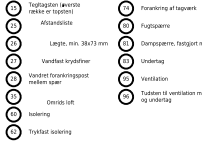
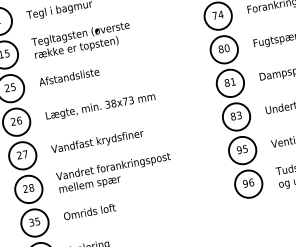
text: (56, 22) -> (69, 76), moved
text: (78, 43) -> (99, 106), moved
text: (65, 61) -> (96, 142), moved
text: (60, 102) -> (89, 212), moved

